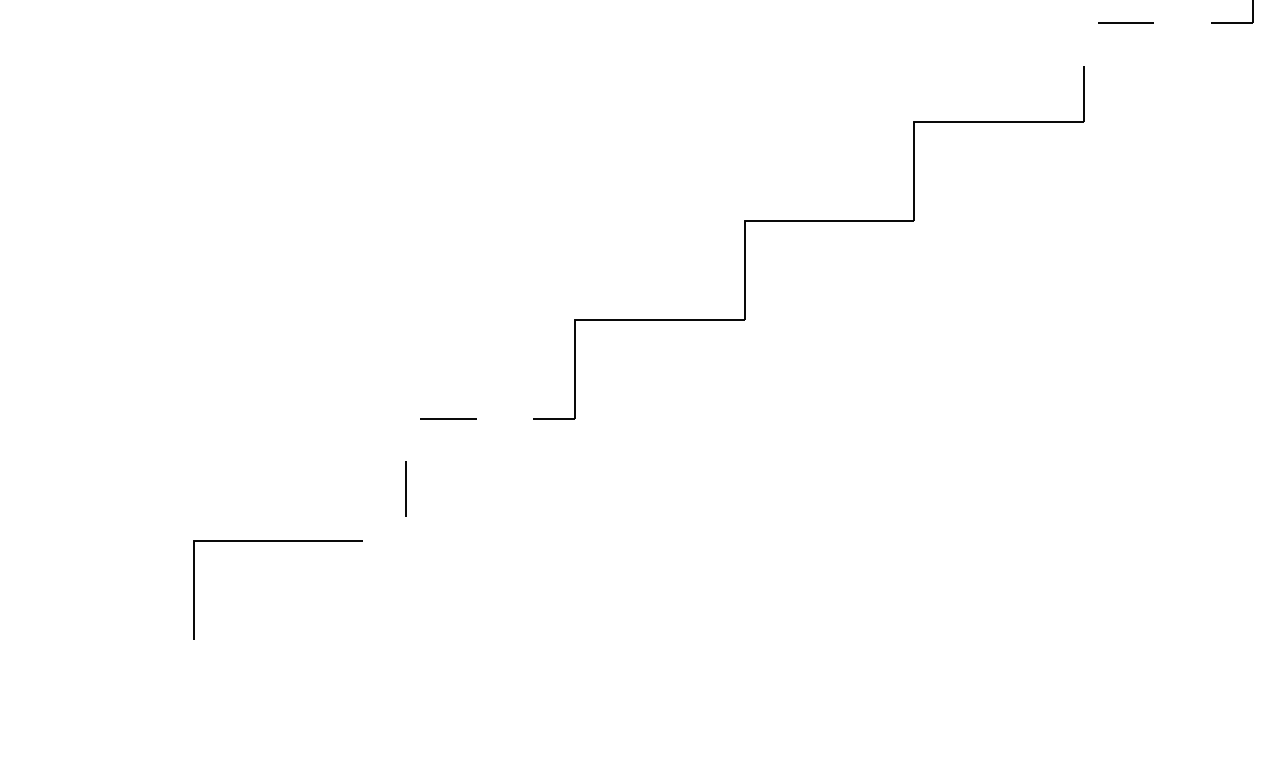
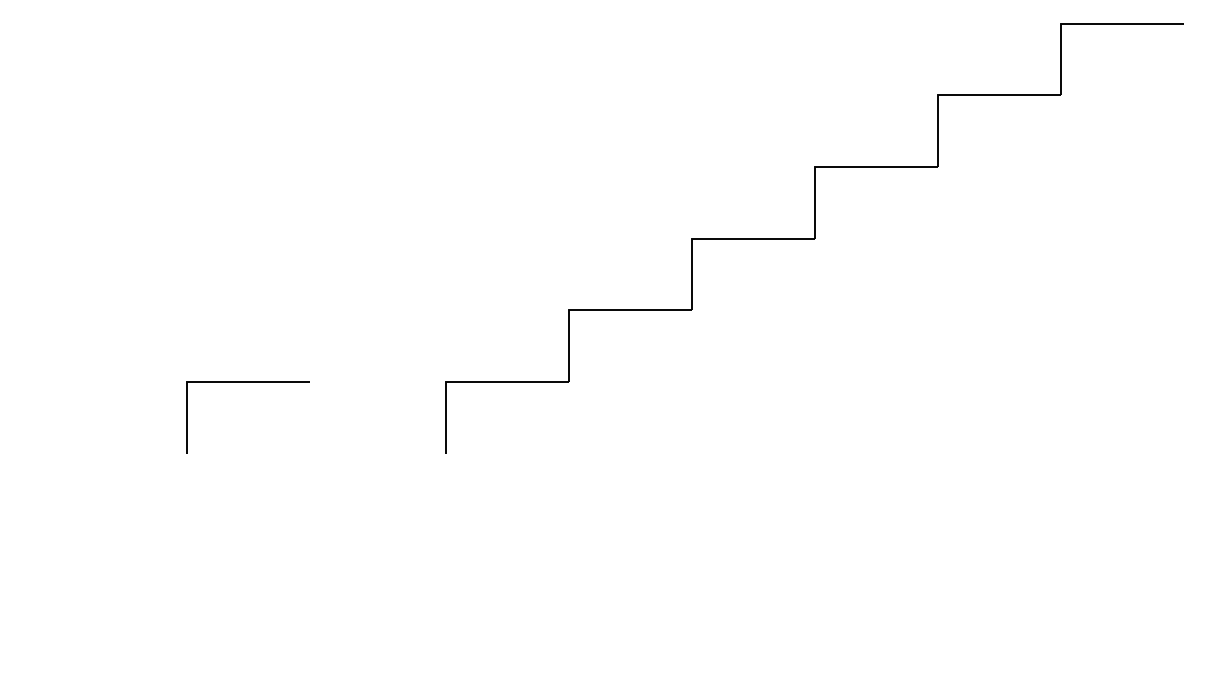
line: (1118, 23) -> (962, 95), dashed -> solid
line: (440, 418) -> (470, 382), dashed -> solid
line: (277, 541) -> (247, 382), moved

